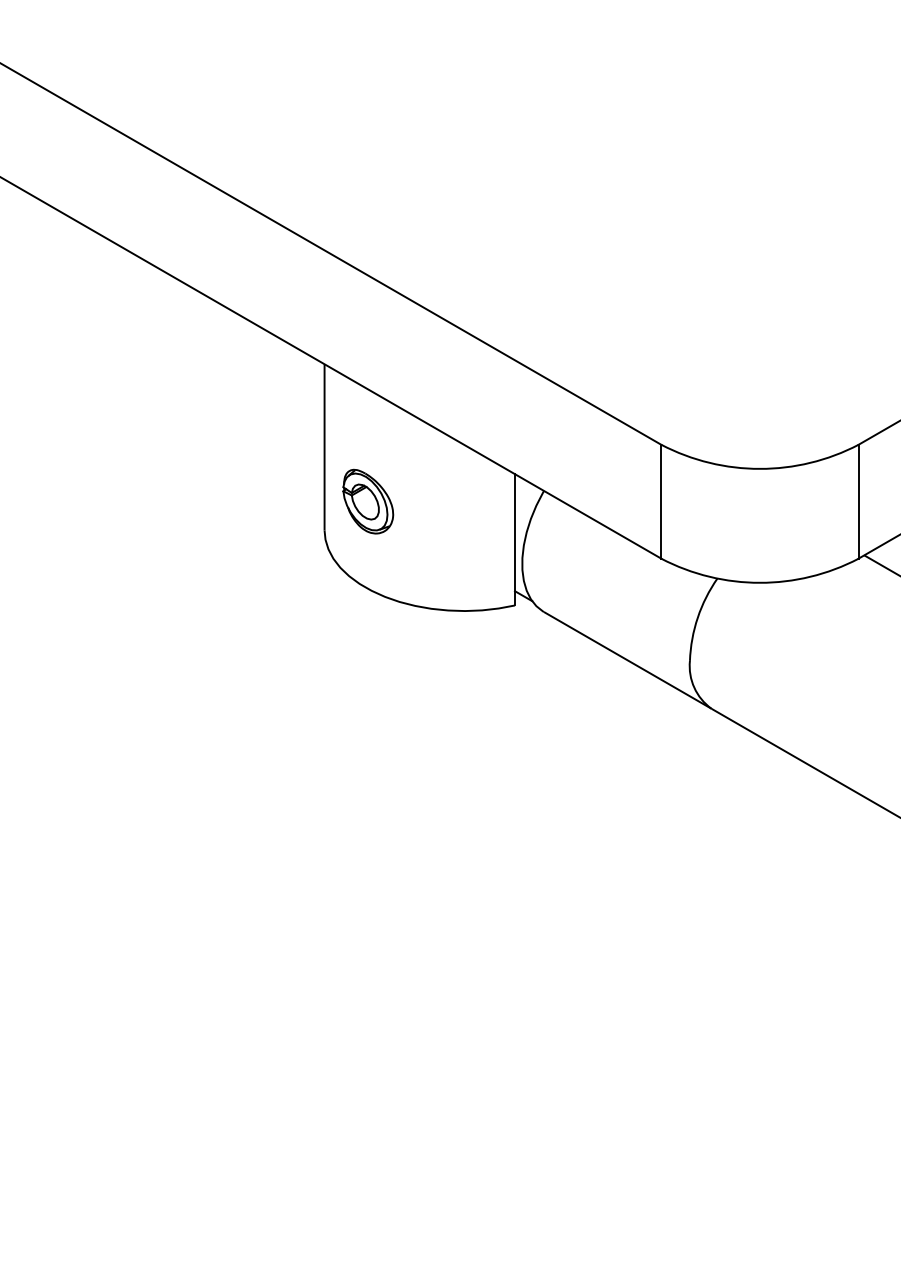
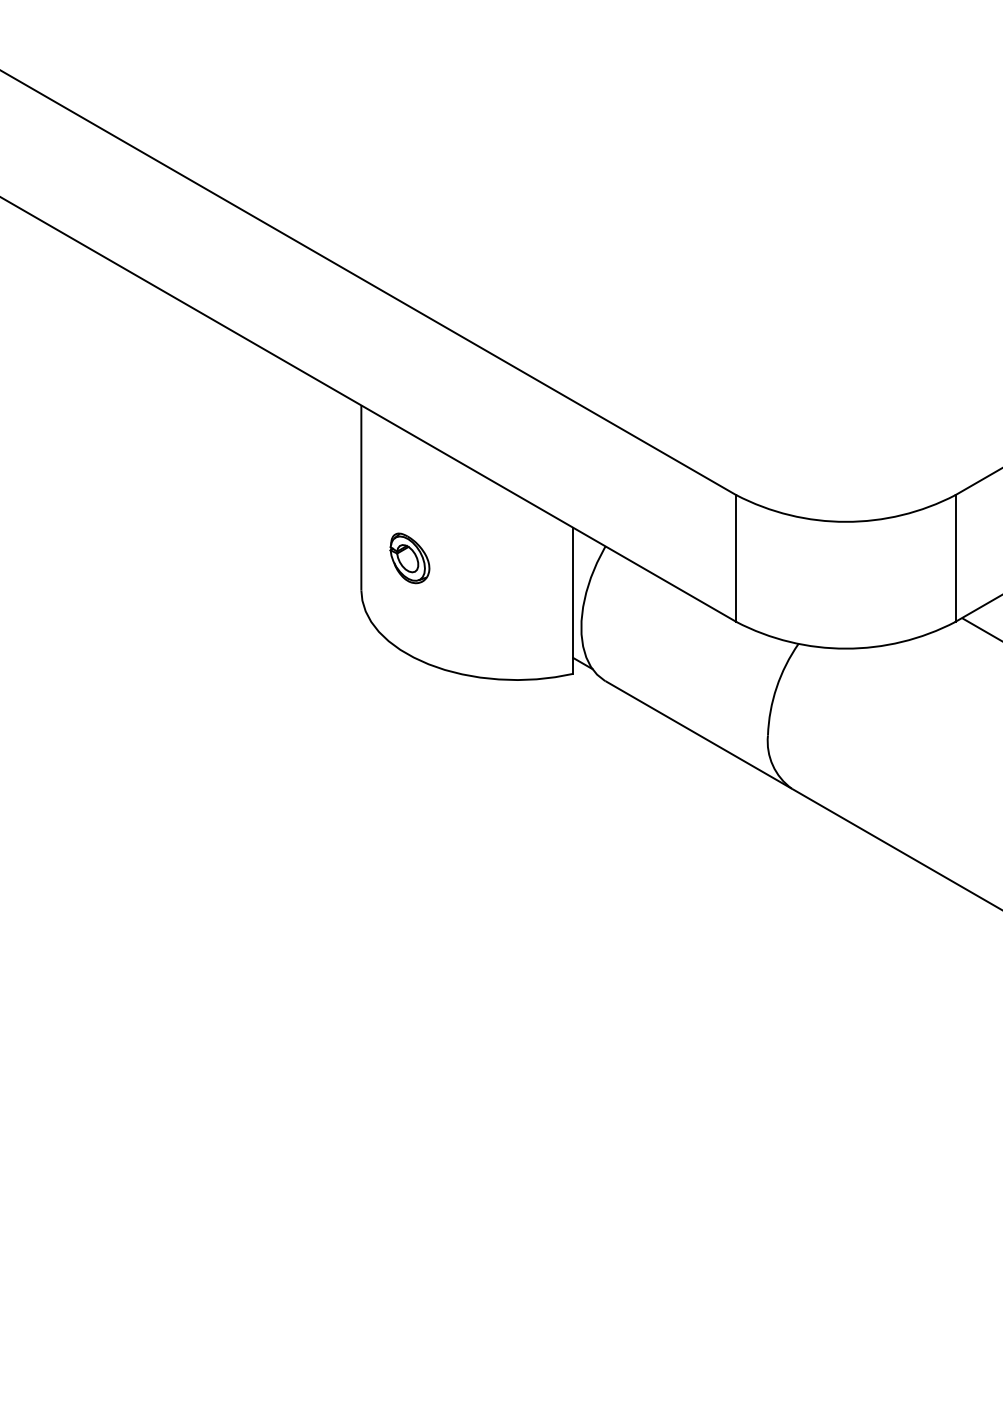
part: (367, 501) -> (409, 558), size x0.7

